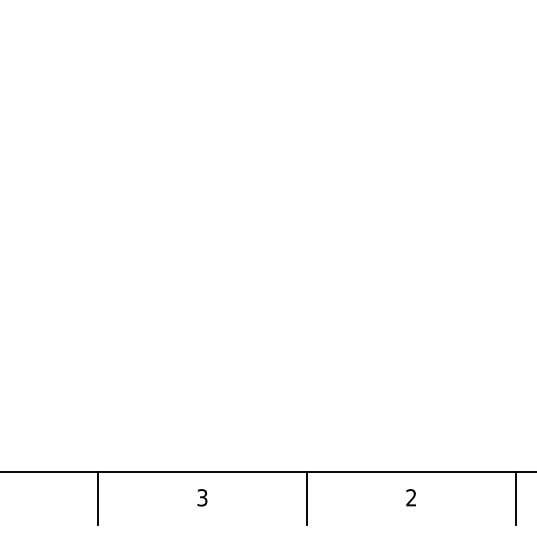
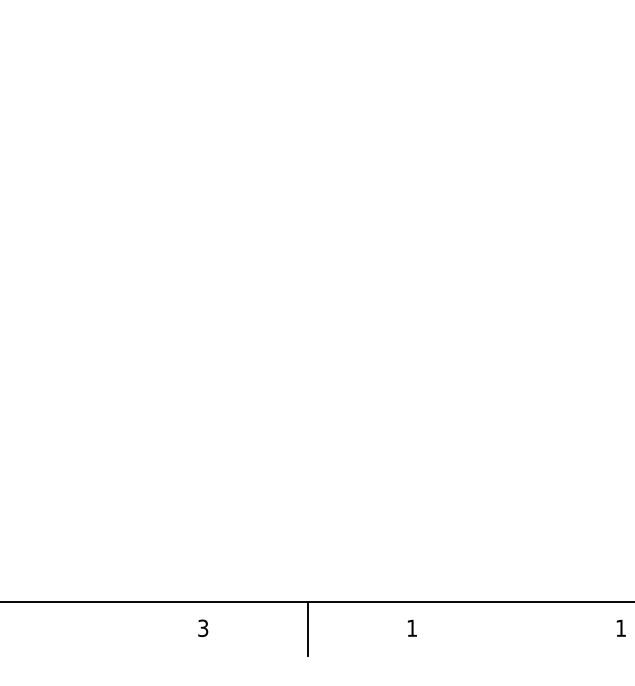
text: (410, 497) -> (411, 627), 2 -> 1
line: (97, 498) -> (98, 628), removed
line: (515, 498) -> (516, 628), removed

